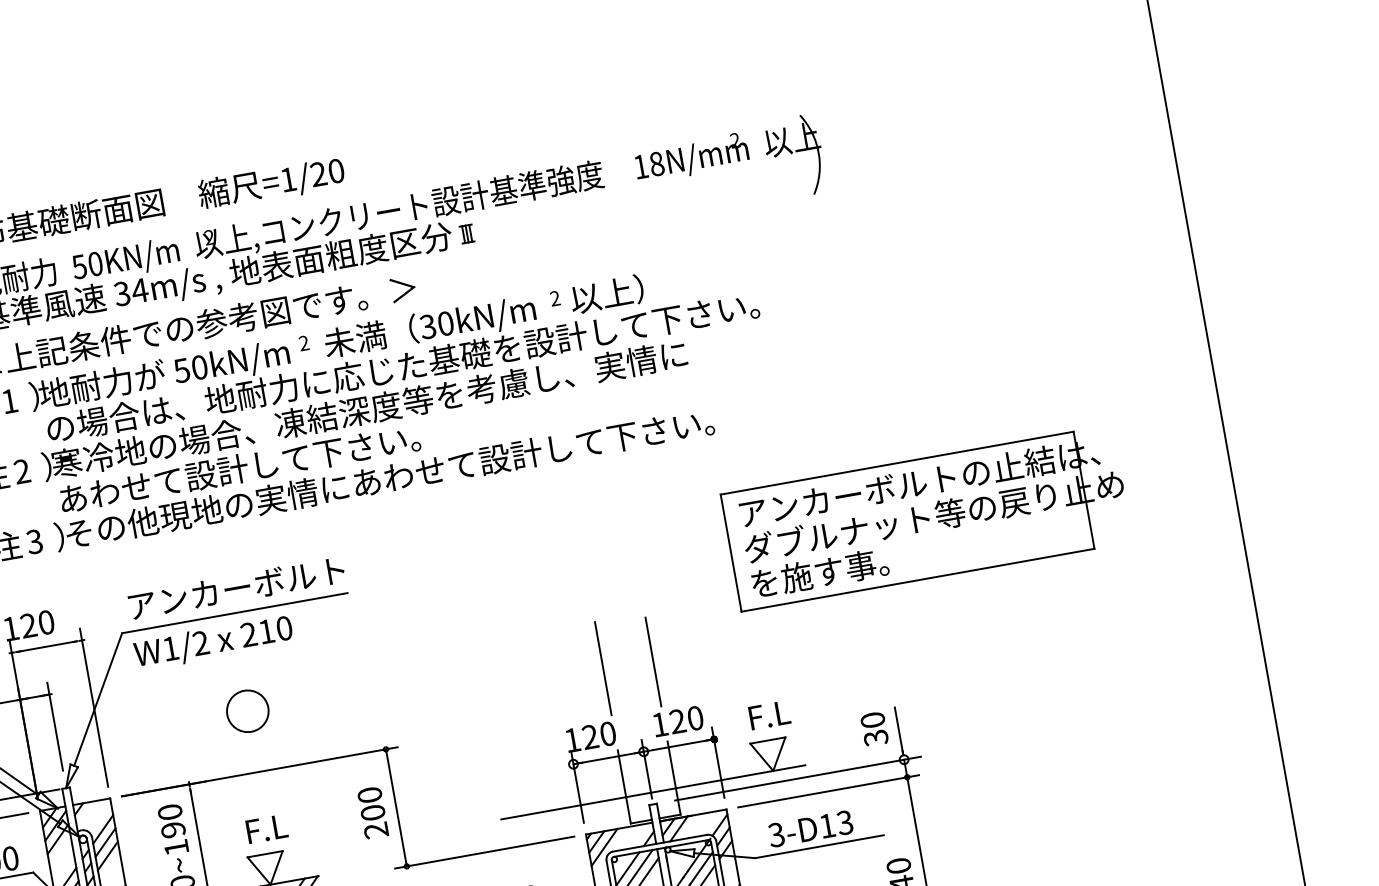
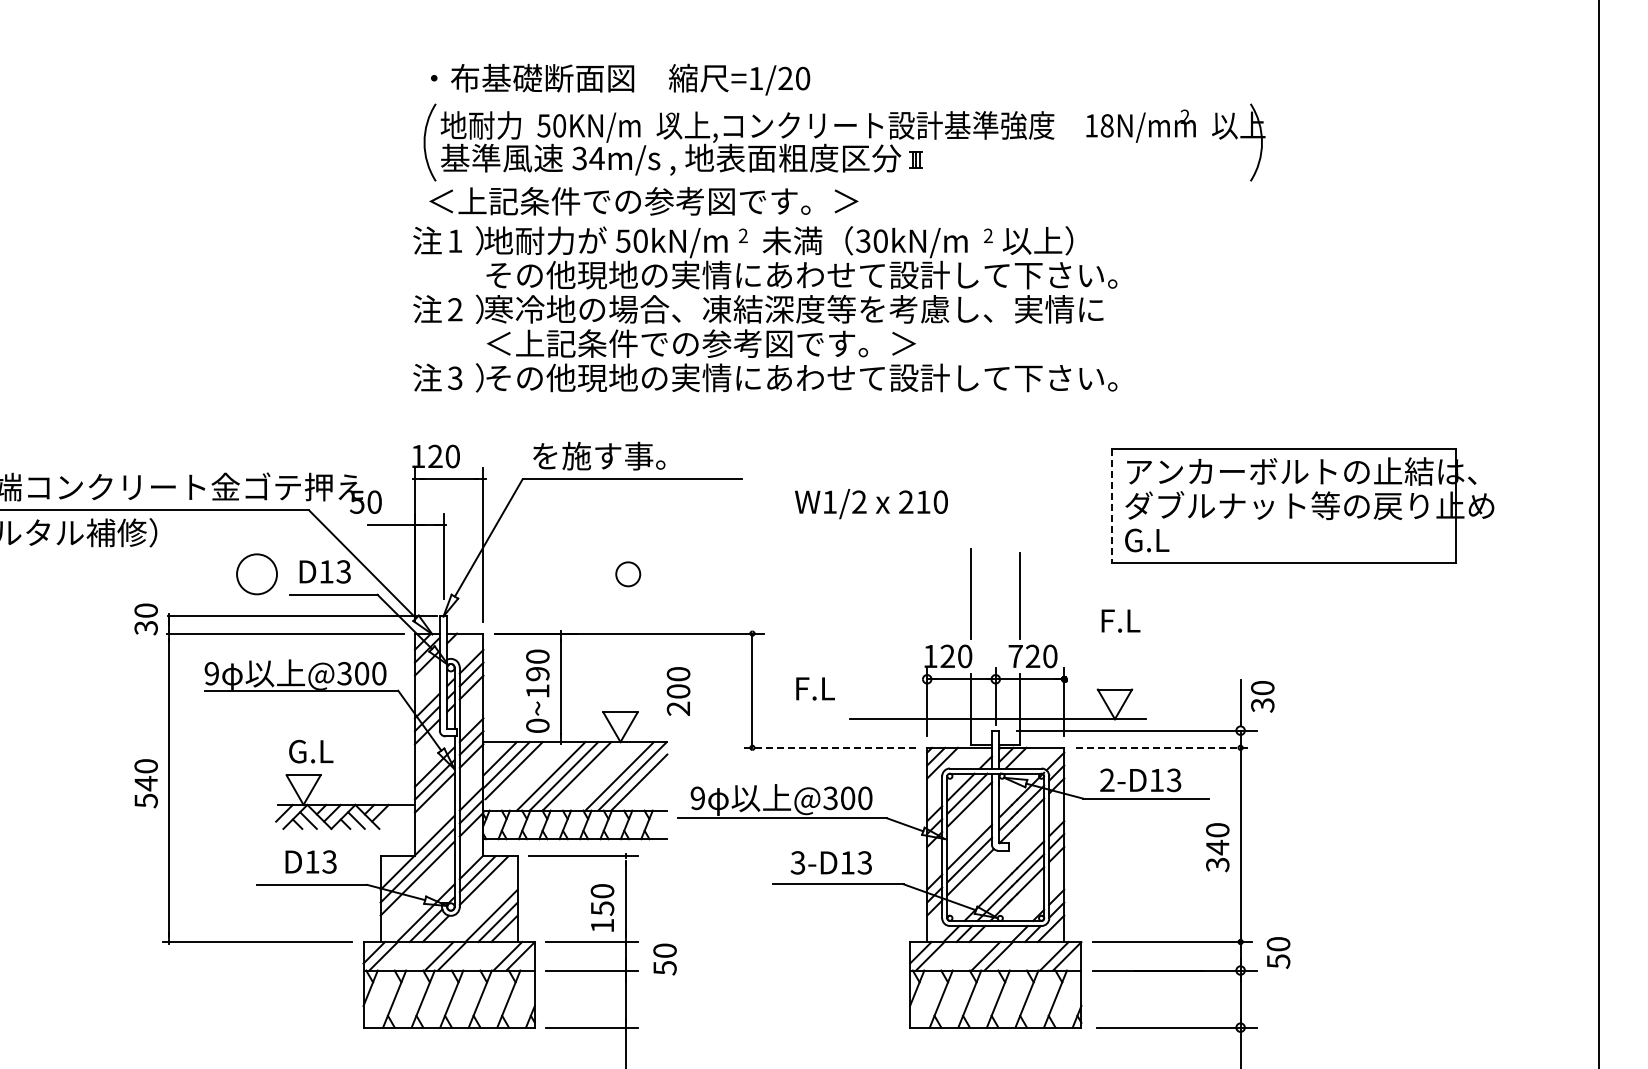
text: (402, 366) -> (832, 274), の場合は、地耐力に応じた基礎を設計して下さい。 -> その他現地の実情にあわせて設計して下さい。
text: (280, 461) -> (701, 343), あわせて設計して下さい。 -> ＜上記条件での参考図です。＞
line: (730, 553) -> (1111, 506), solid -> dashed
text: (818, 572) -> (1191, 539), を施す事。 -> G.L
text: (236, 587) -> (638, 455), アンカーボルト -> を施す事。
text: (213, 643) -> (871, 504), moved
circle: (248, 711) -> (628, 574), size x0.6
text: (769, 714) -> (1120, 620), moved
text: (659, 724) -> (1015, 656), 120 -> 720
text: (874, 728) -> (1262, 696), moved
line: (829, 790) -> (1164, 747), solid -> dashed
text: (373, 812) -> (678, 691), moved
text: (266, 828) -> (815, 688), moved
text: (776, 835) -> (1107, 780), 3-D13 -> 2-D13
line: (483, 852) -> (827, 747), solid -> dashed

